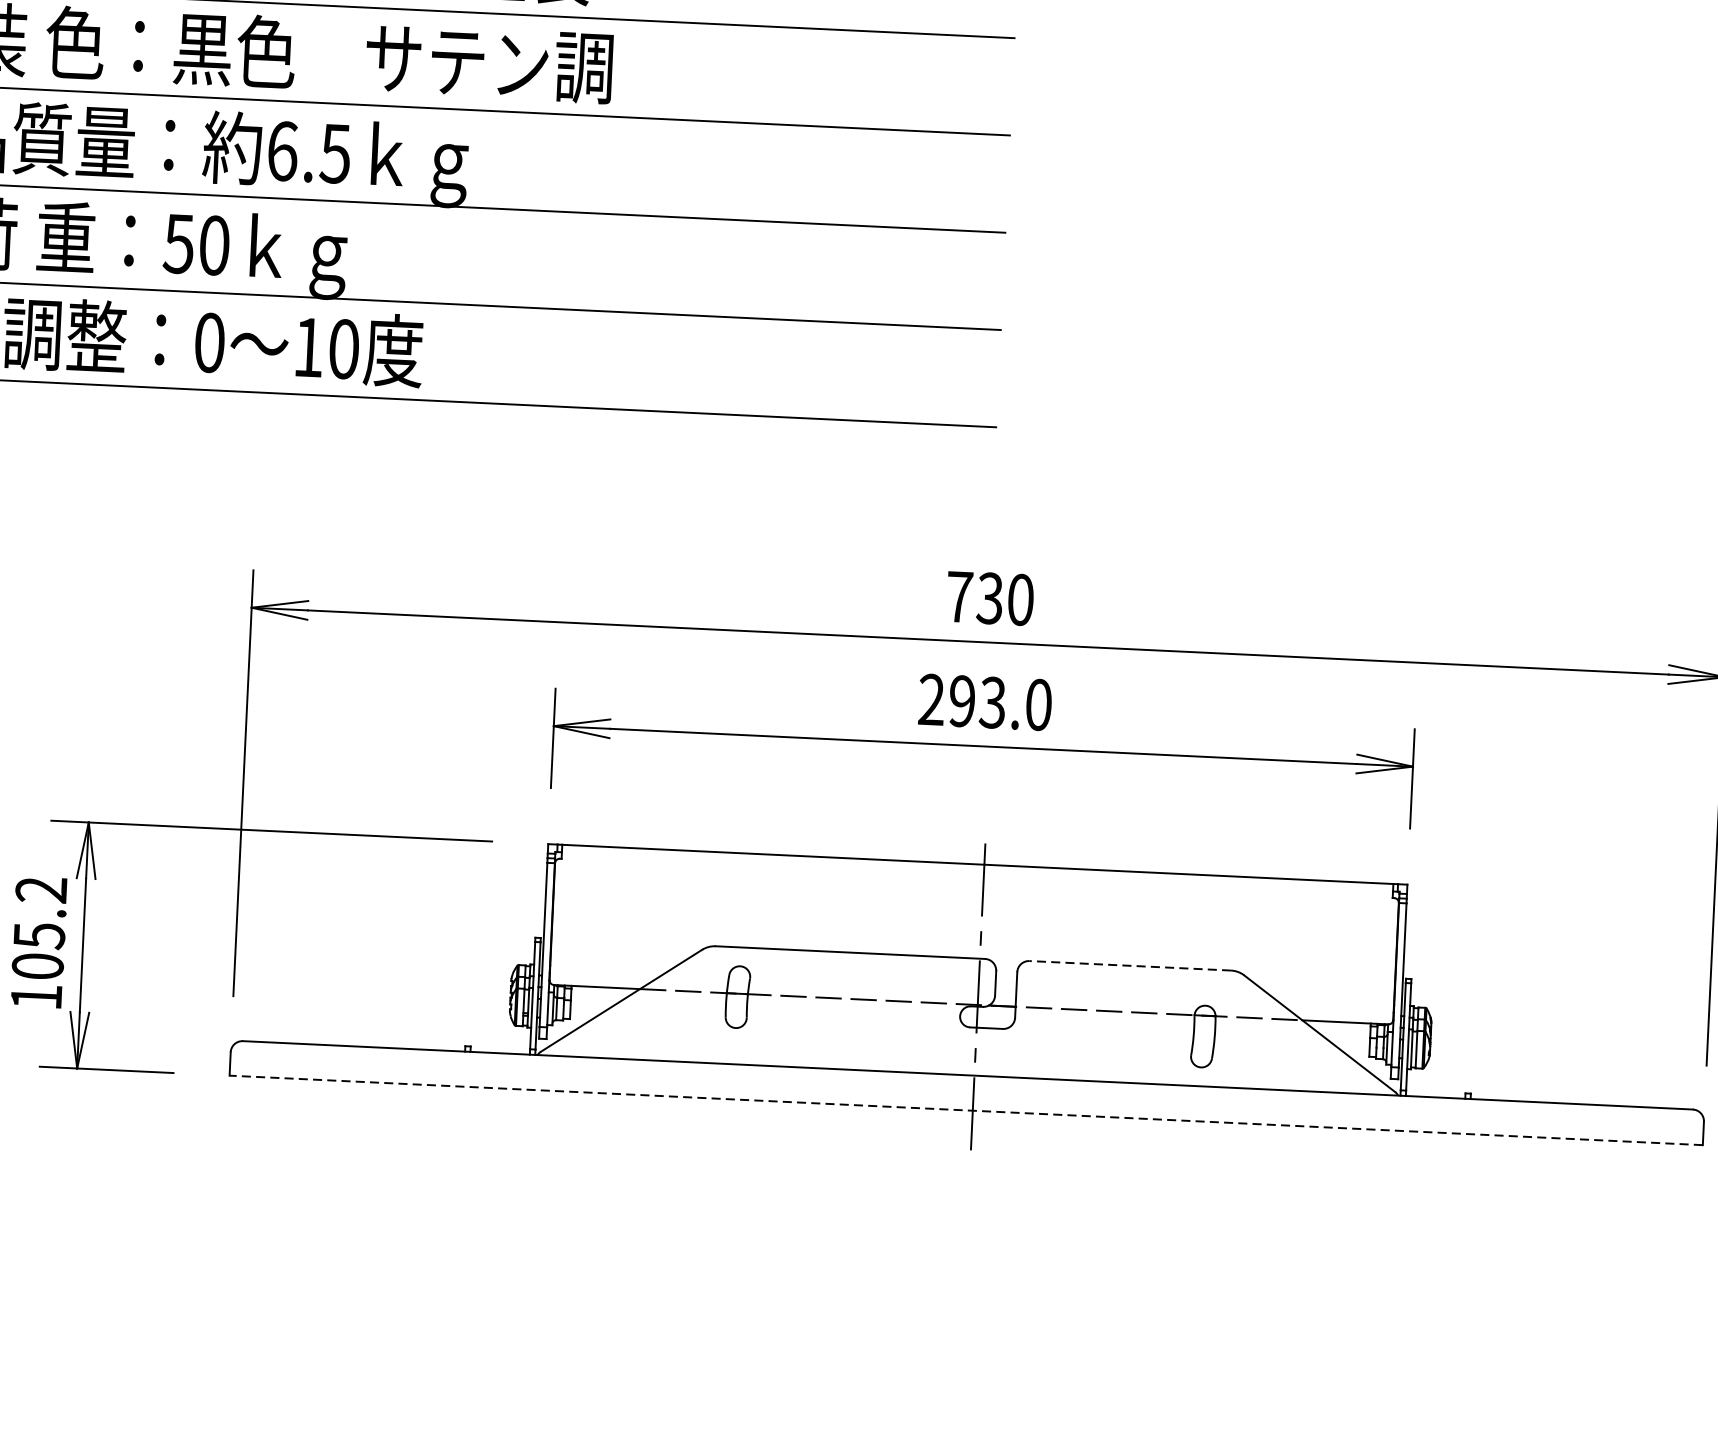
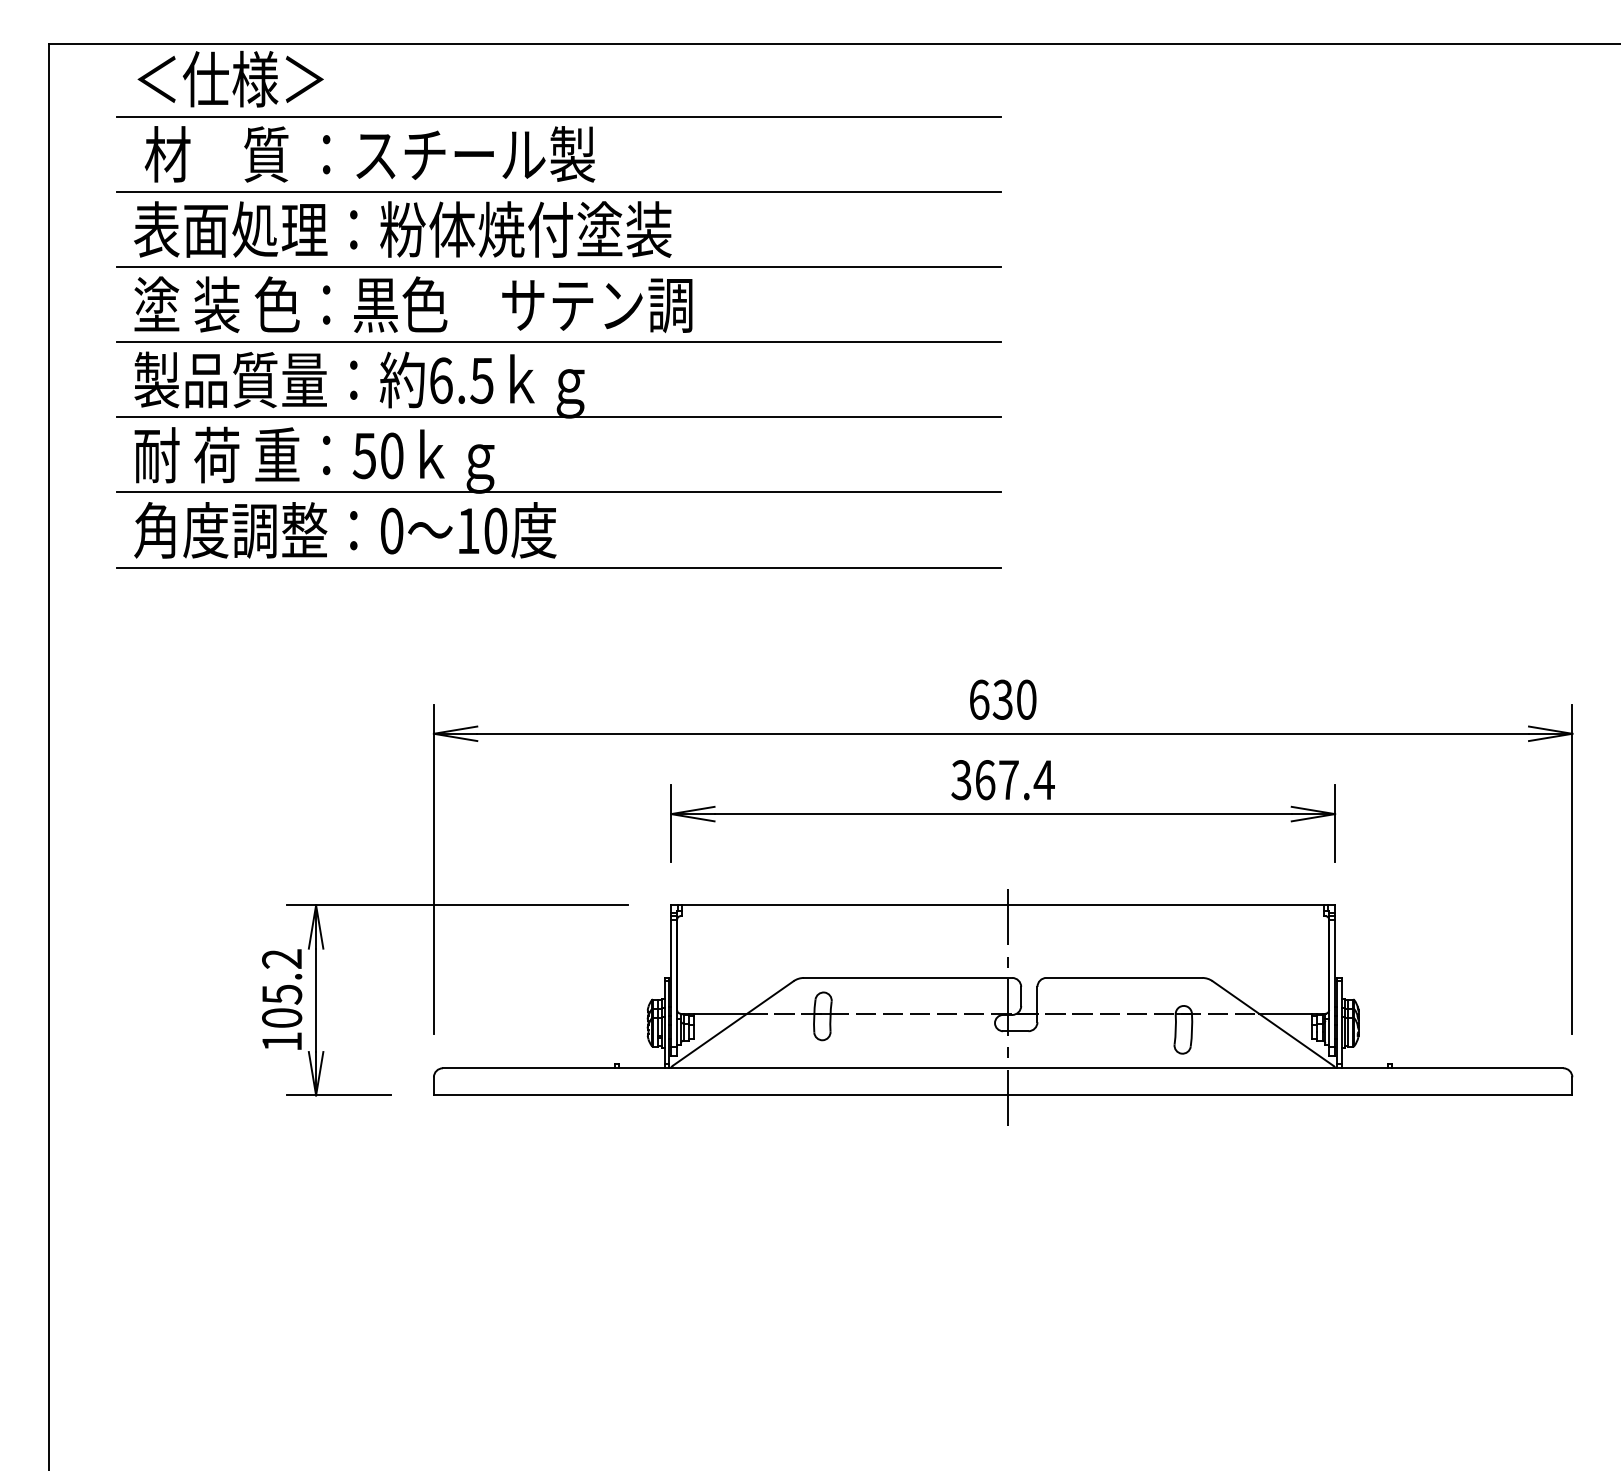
text: (959, 596) -> (979, 699), 730 -> 630
text: (984, 702) -> (1002, 780), 293.0 -> 367.4
line: (1130, 965) -> (1124, 977), dashed -> solid
line: (965, 1110) -> (1002, 1095), dashed -> solid

